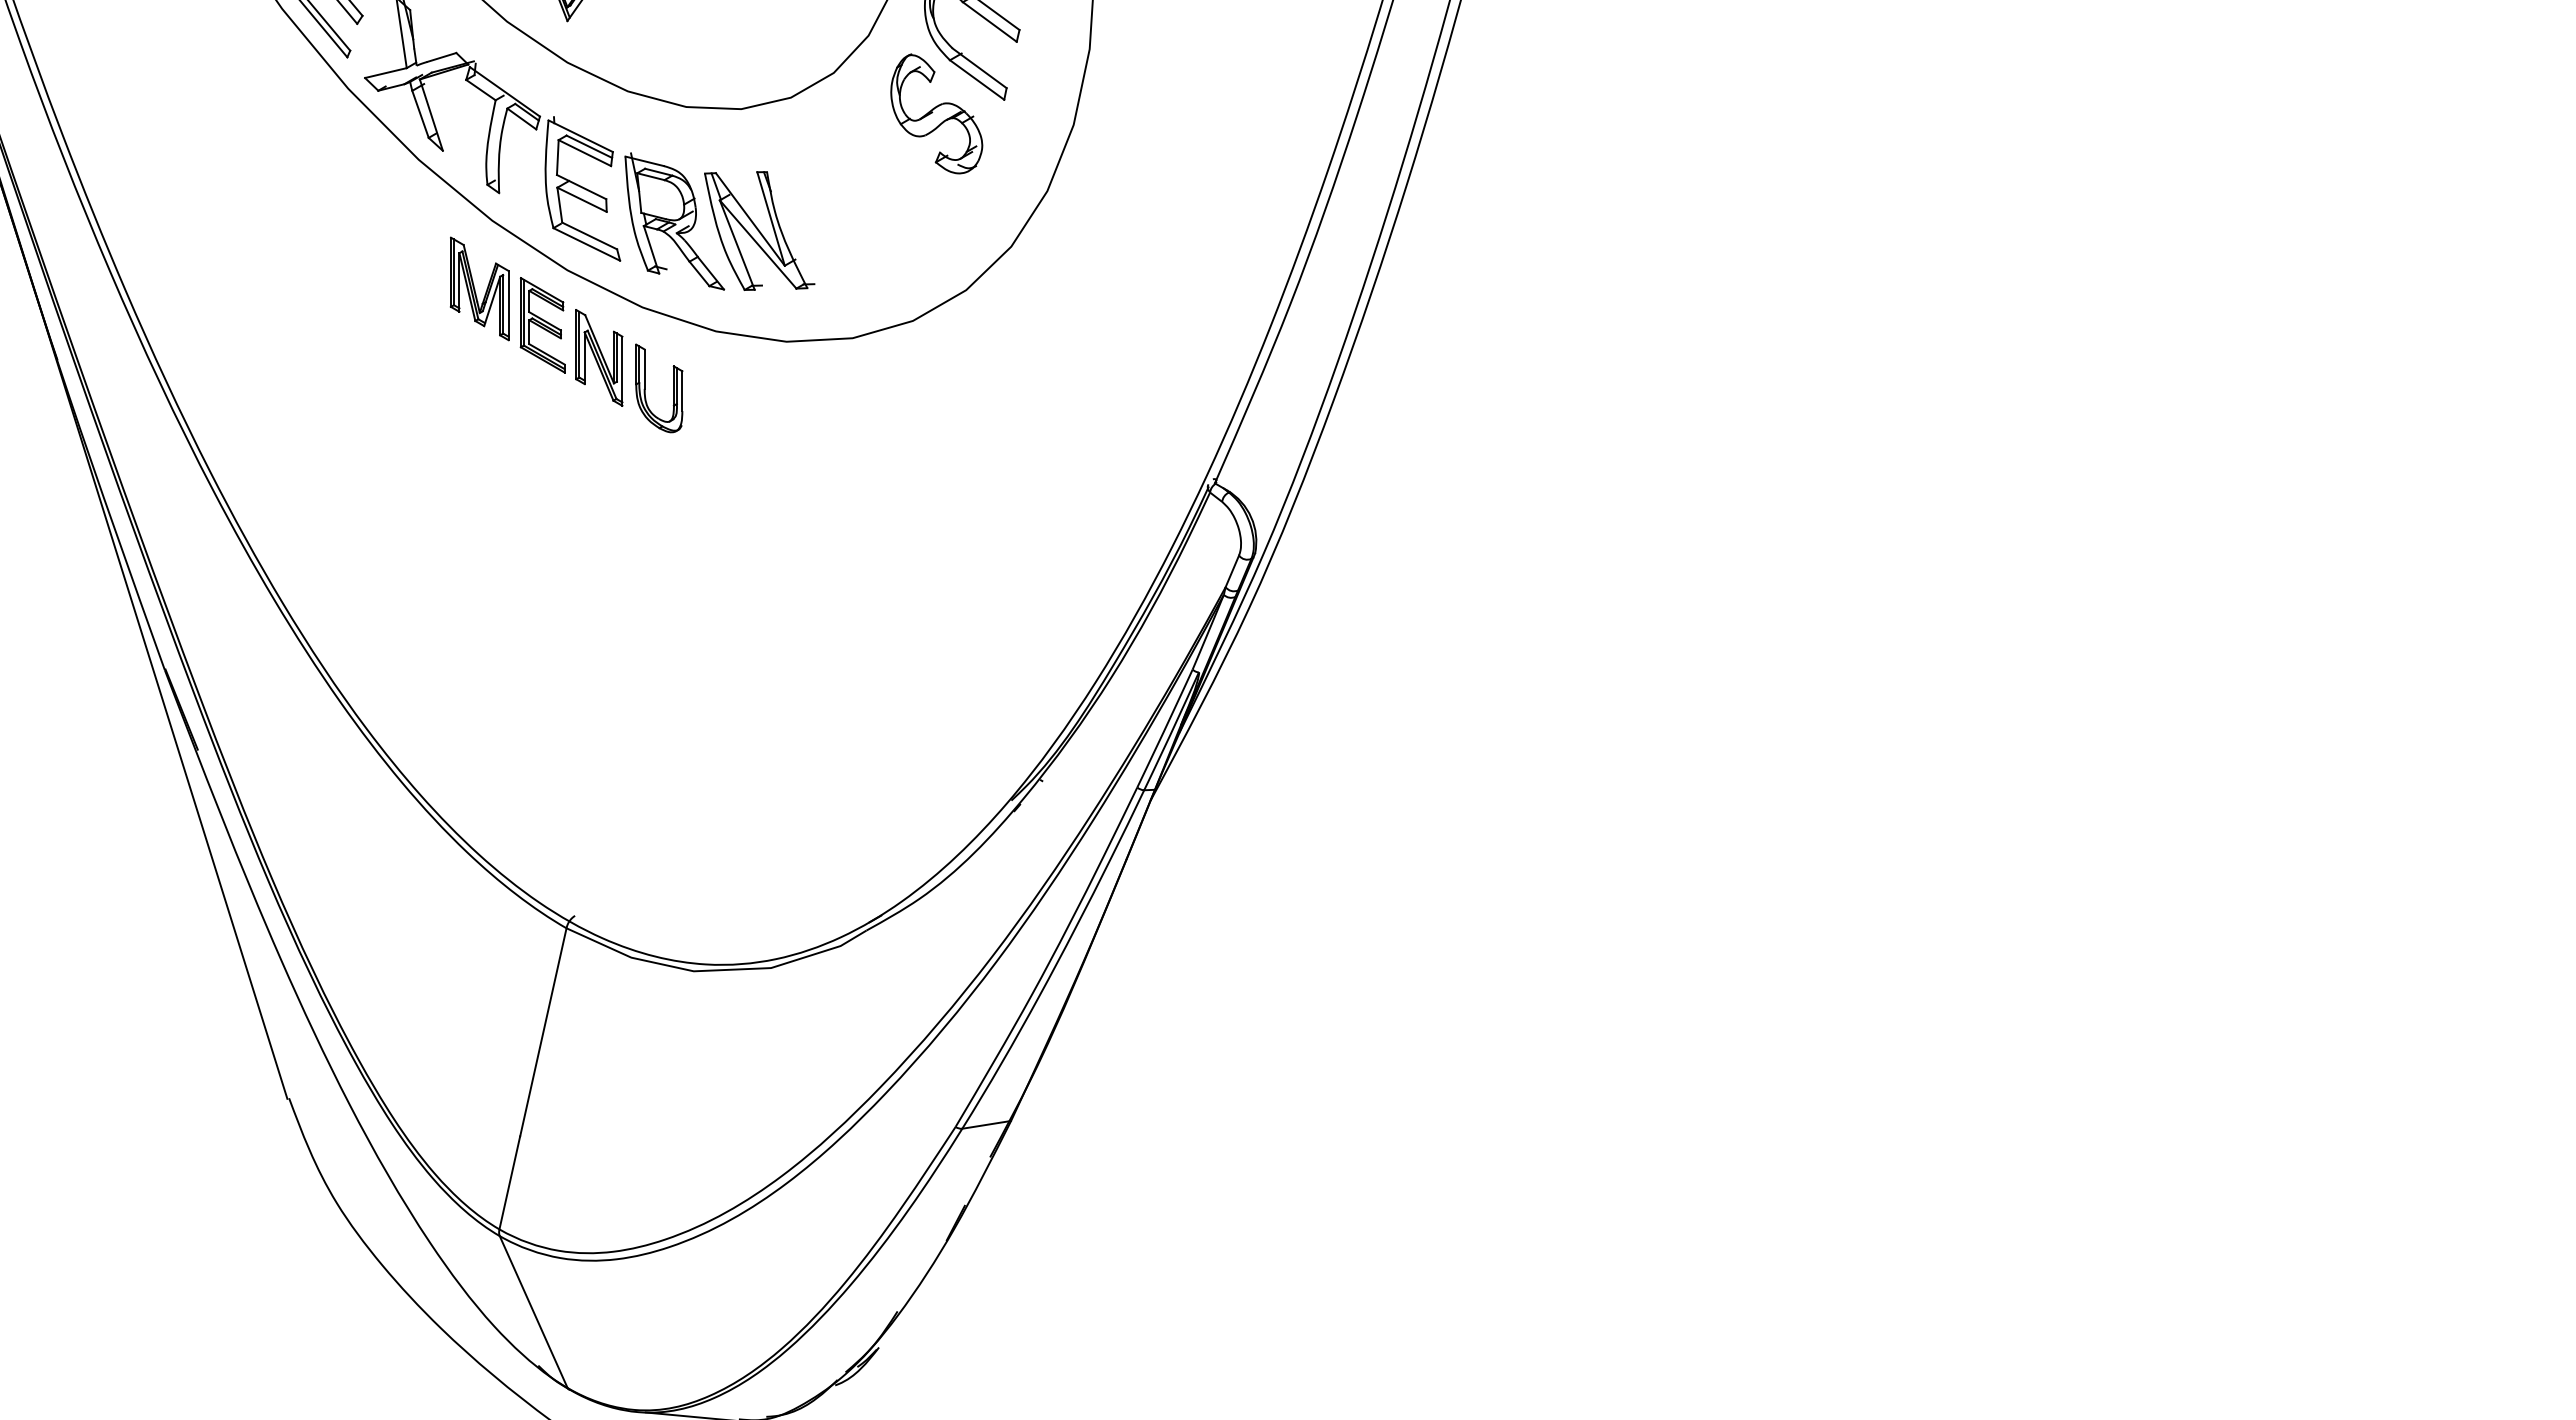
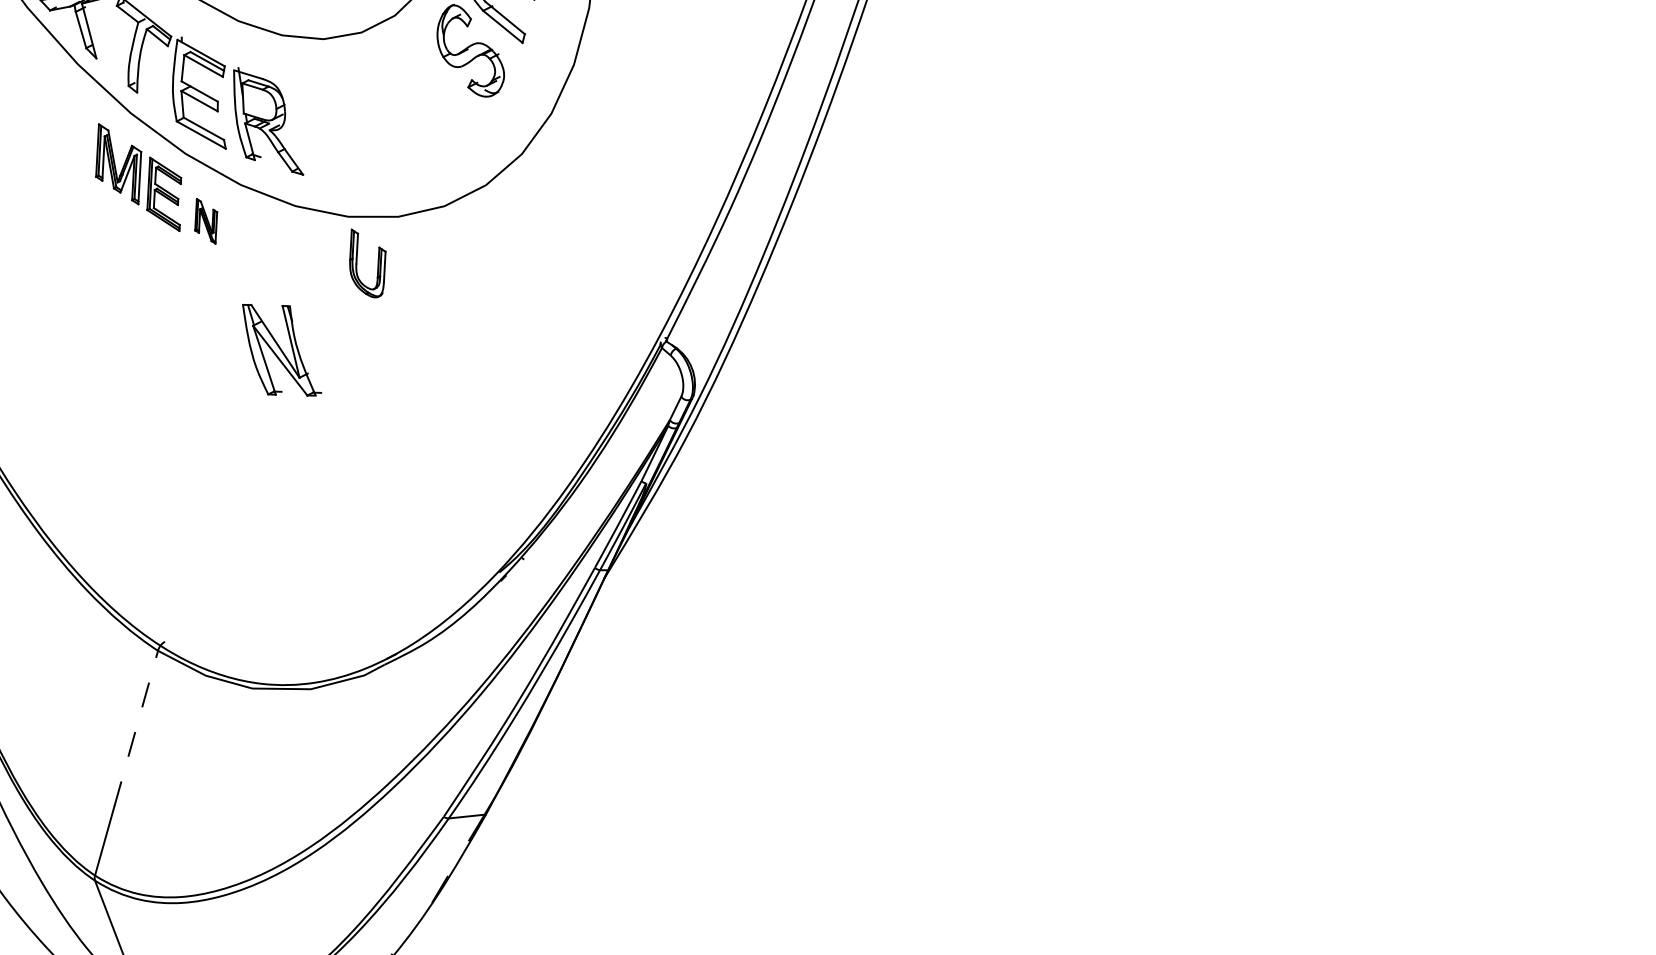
part: (759, 230) -> (281, 350), moved
part: (599, 357) -> (206, 221), size x0.6
part: (645, 388) -> (357, 263), moved
line: (543, 1032) -> (136, 728), solid -> dashed

